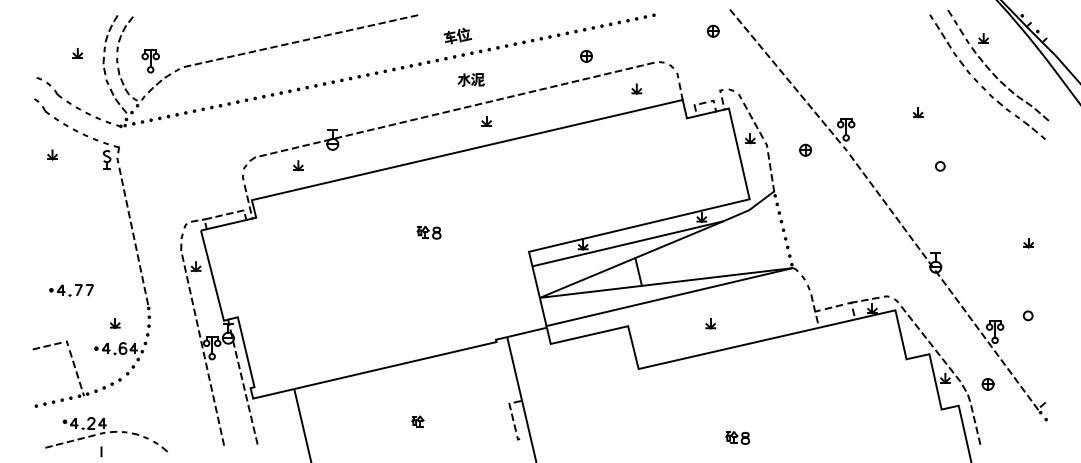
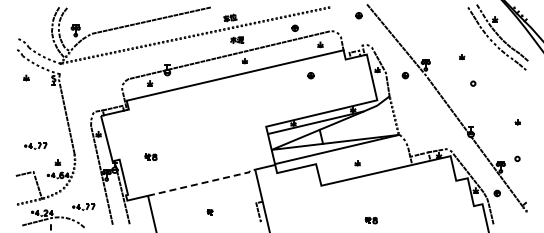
part: (78, 52) -> (39, 26), removed
part: (616, 150) -> (310, 75), added
part: (428, 231) -> (150, 156), moved
line: (406, 362) -> (204, 182), solid -> dashed
part: (166, 410) -> (83, 206), added

